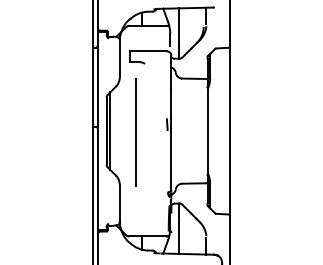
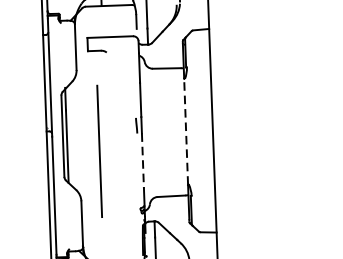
line: (207, 130) -> (185, 130), solid -> dashed
line: (135, 132) -> (98, 151), moved
line: (171, 153) -> (143, 160), solid -> dashed

